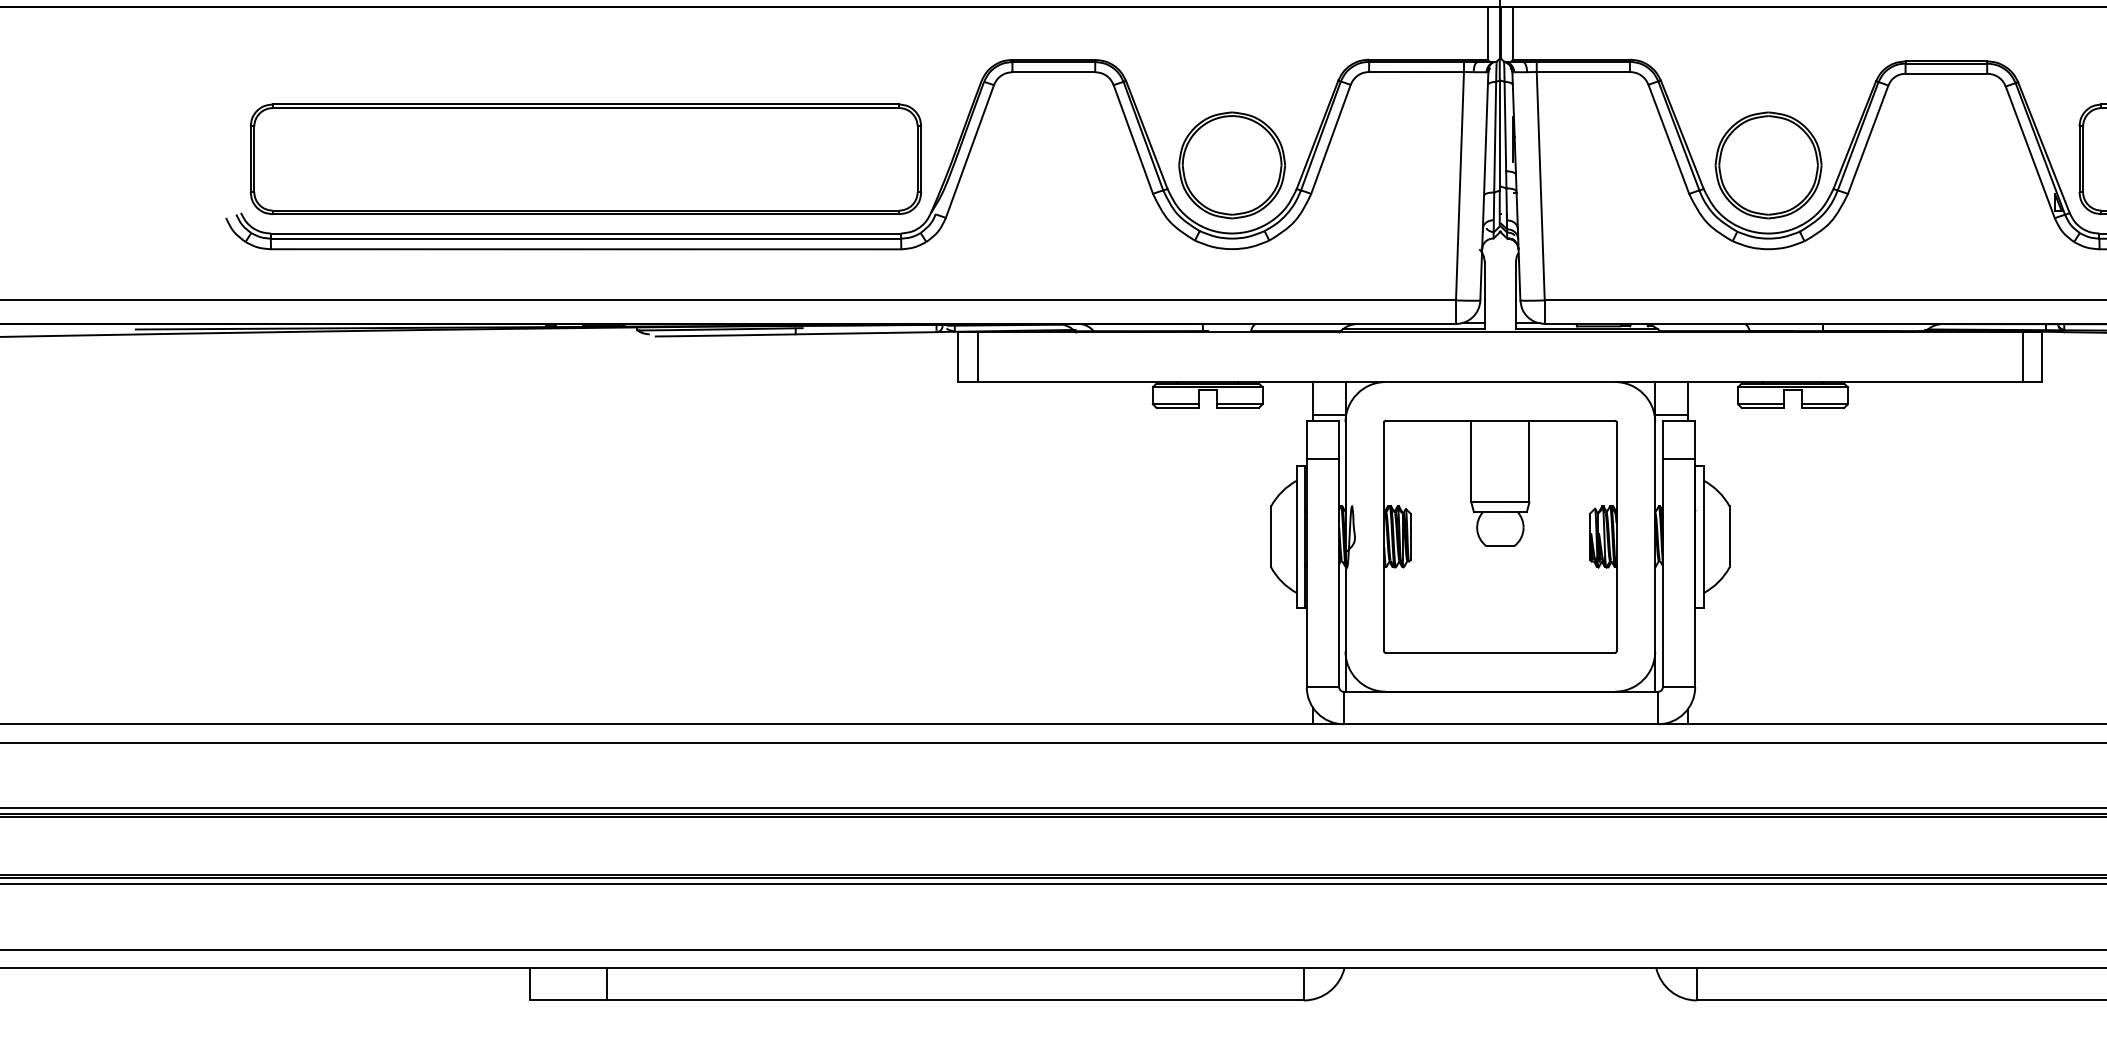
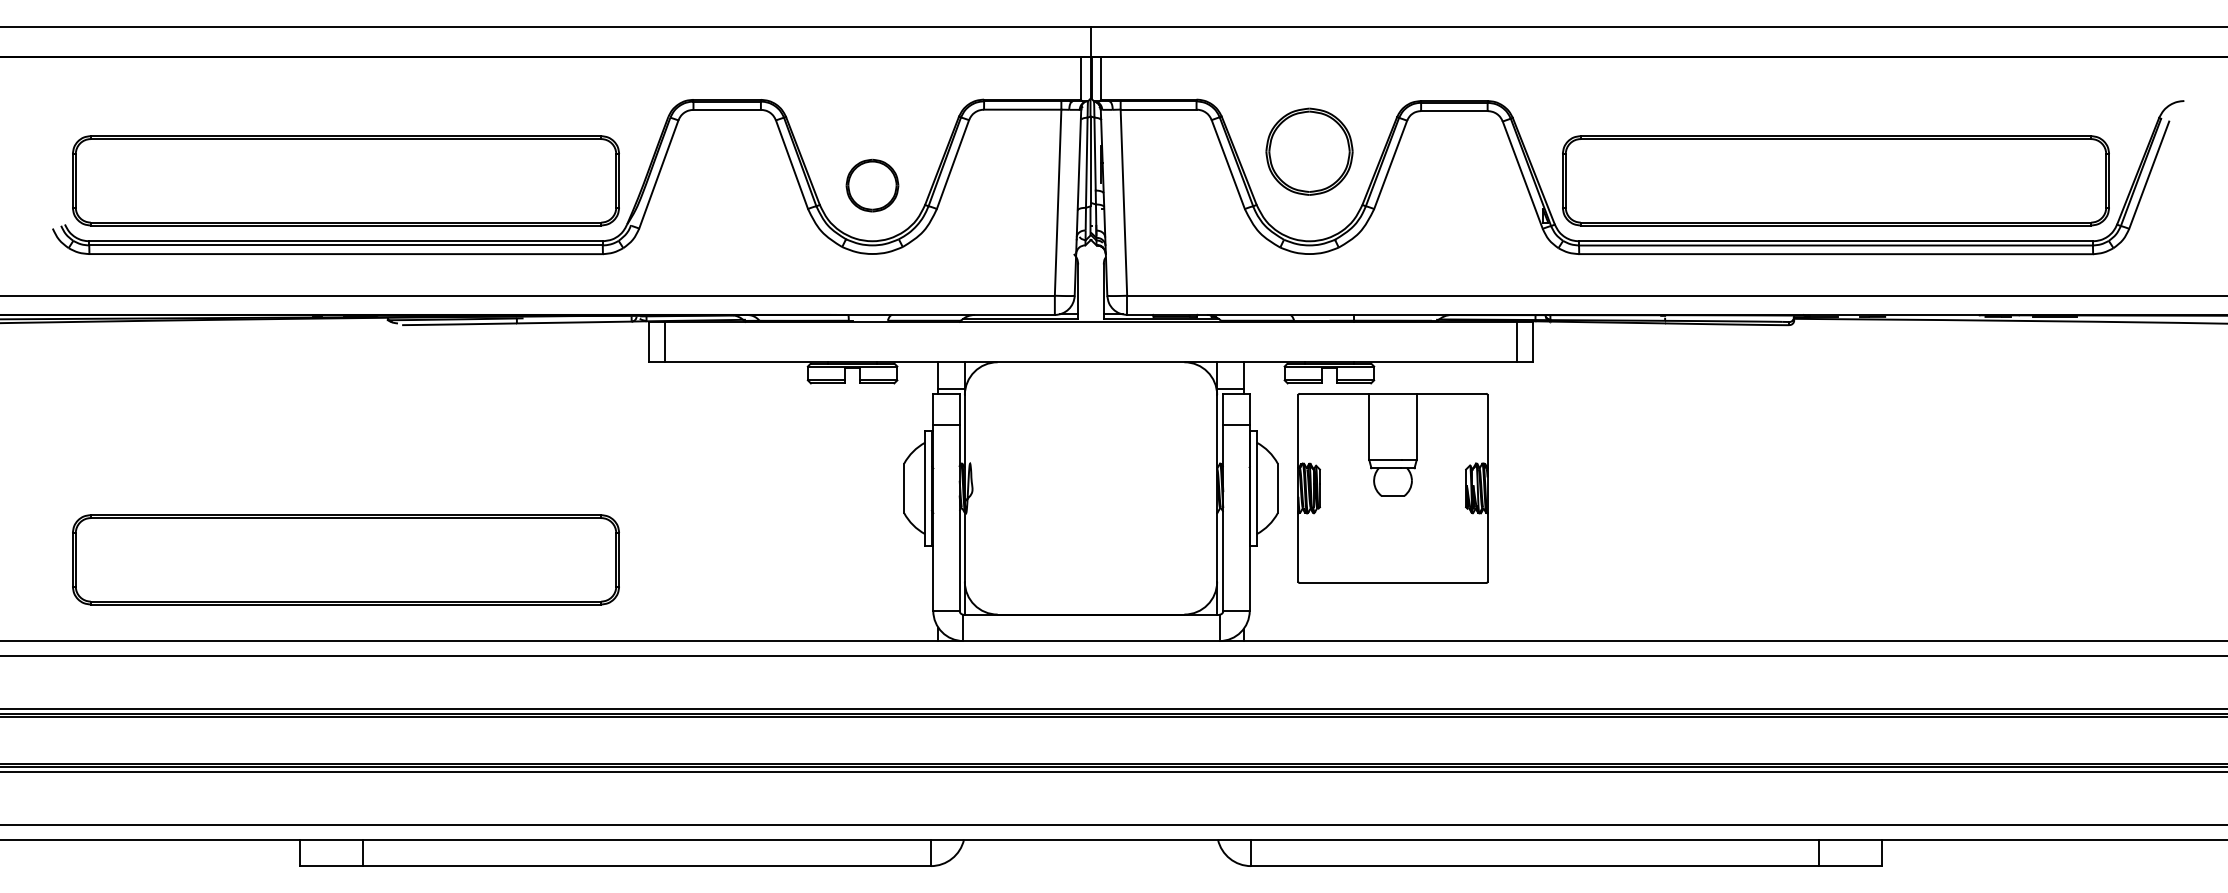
part: (1232, 165) -> (872, 185), size x0.6
part: (1768, 165) -> (1309, 151), moved
part: (1499, 536) -> (1392, 488), moved
part: (585, 624) -> (345, 559), added

